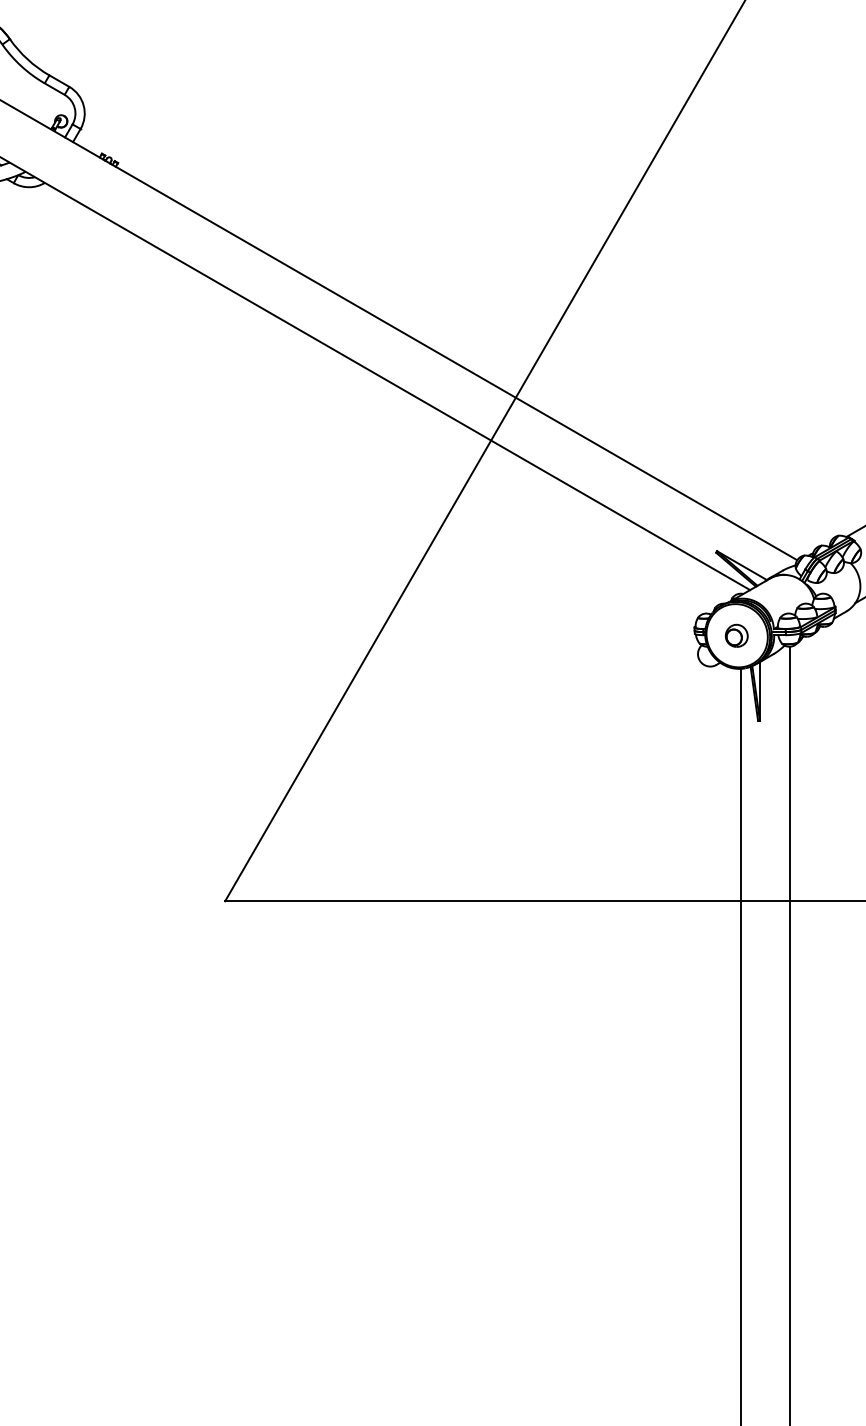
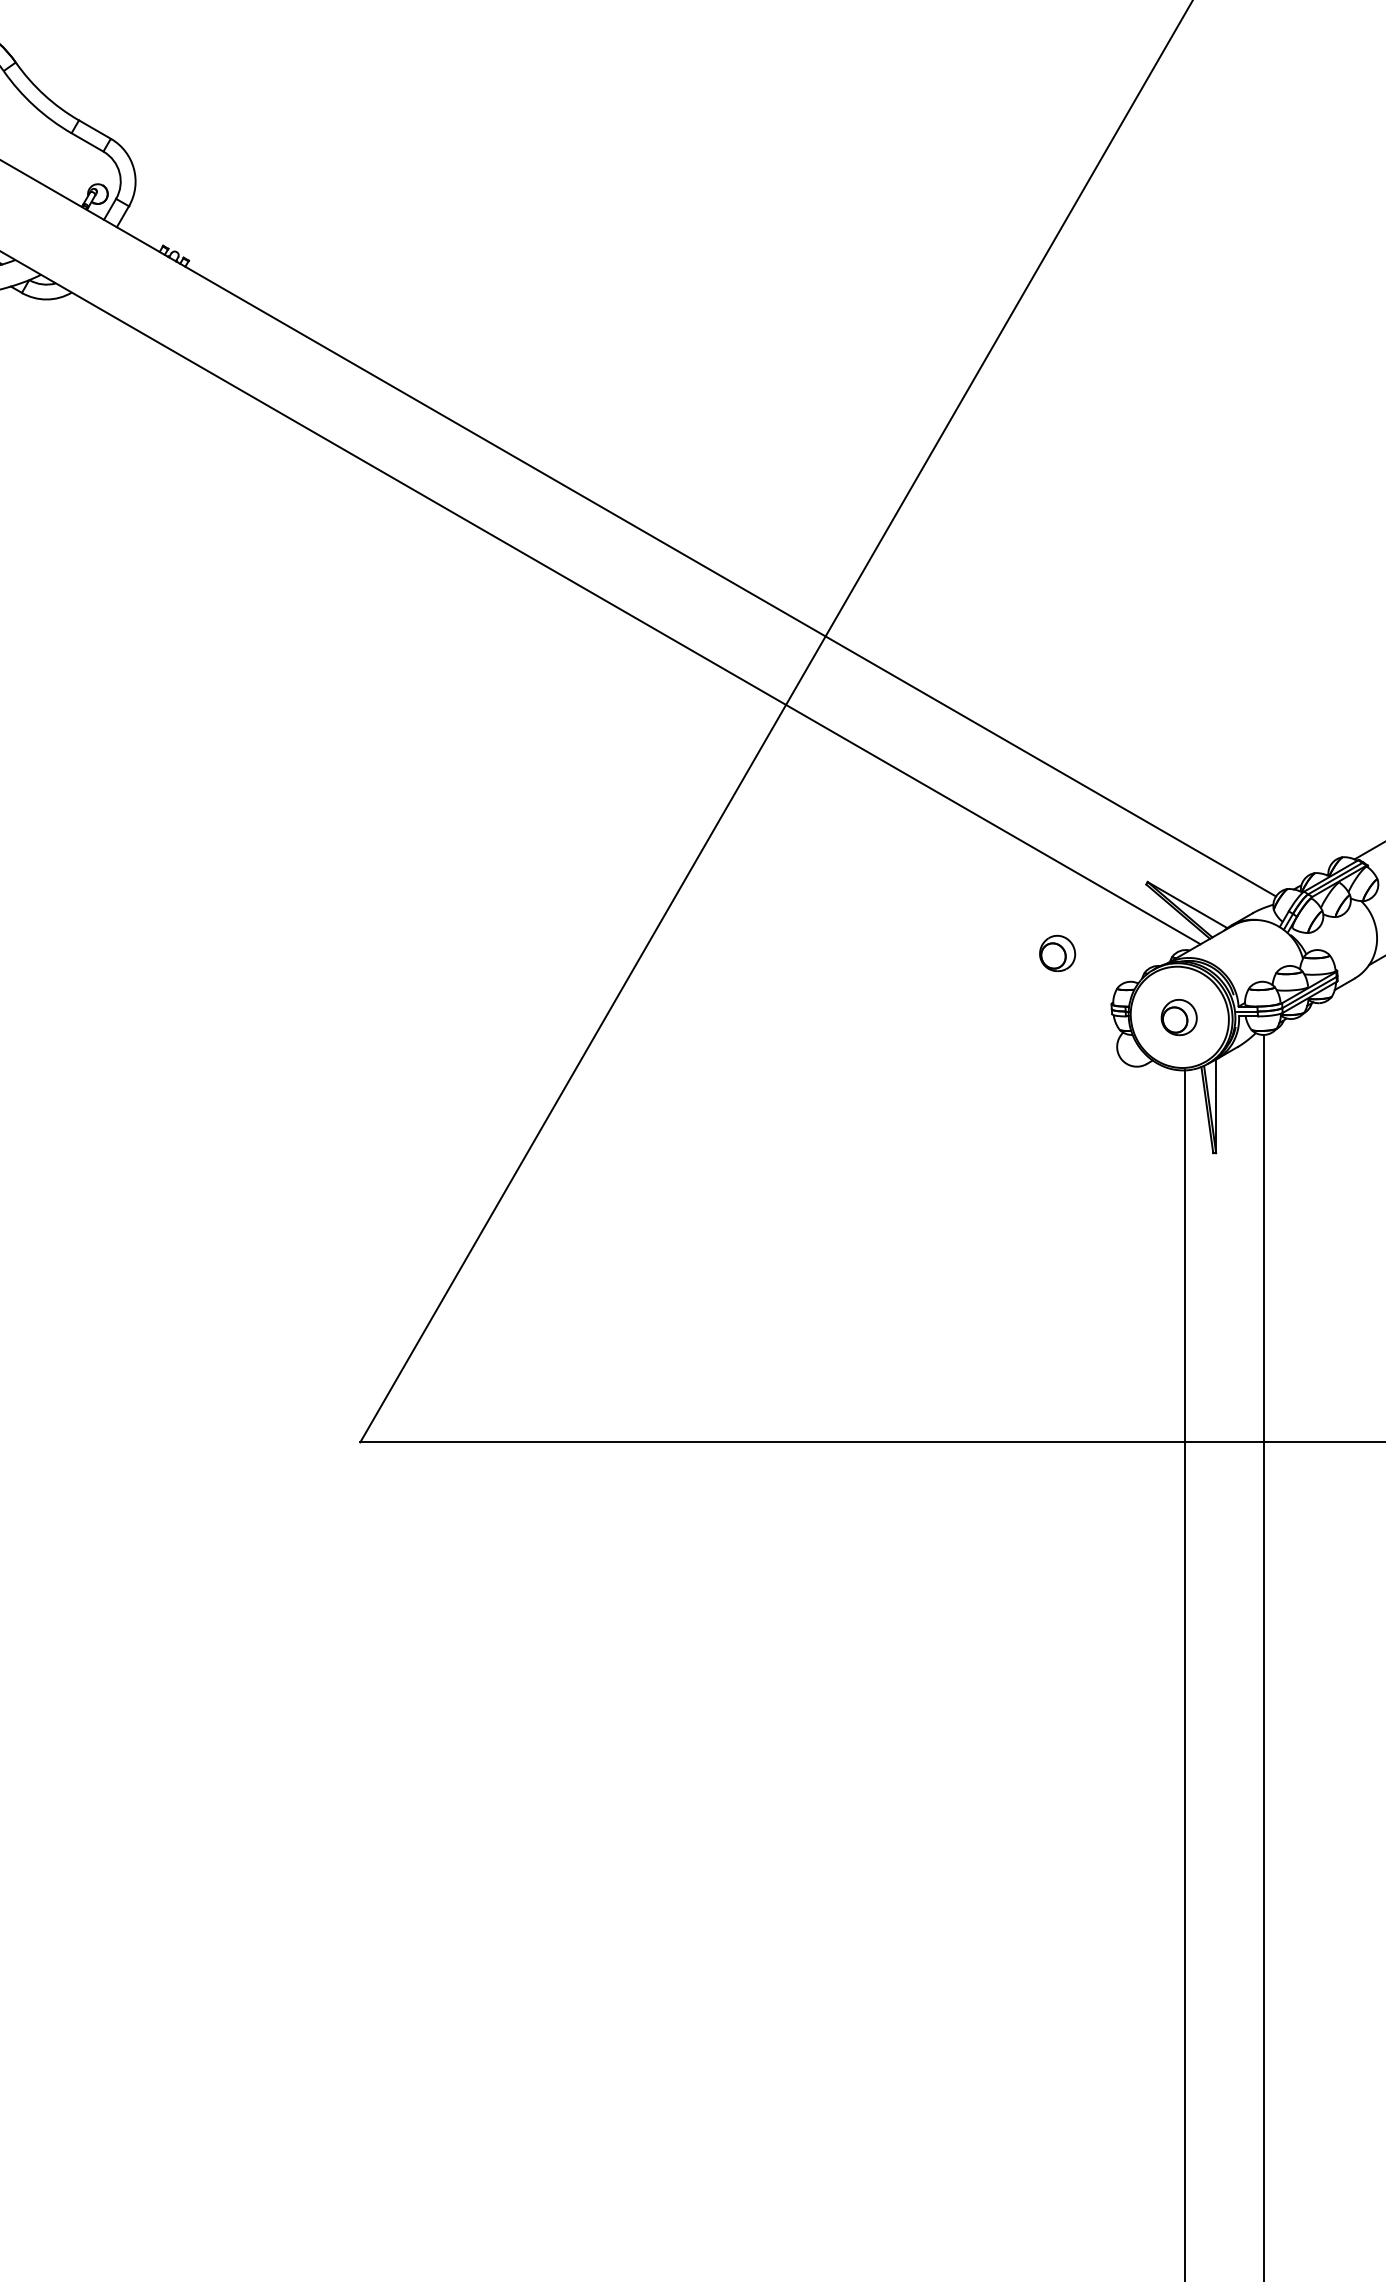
part: (660, 595) -> (1057, 952), added

